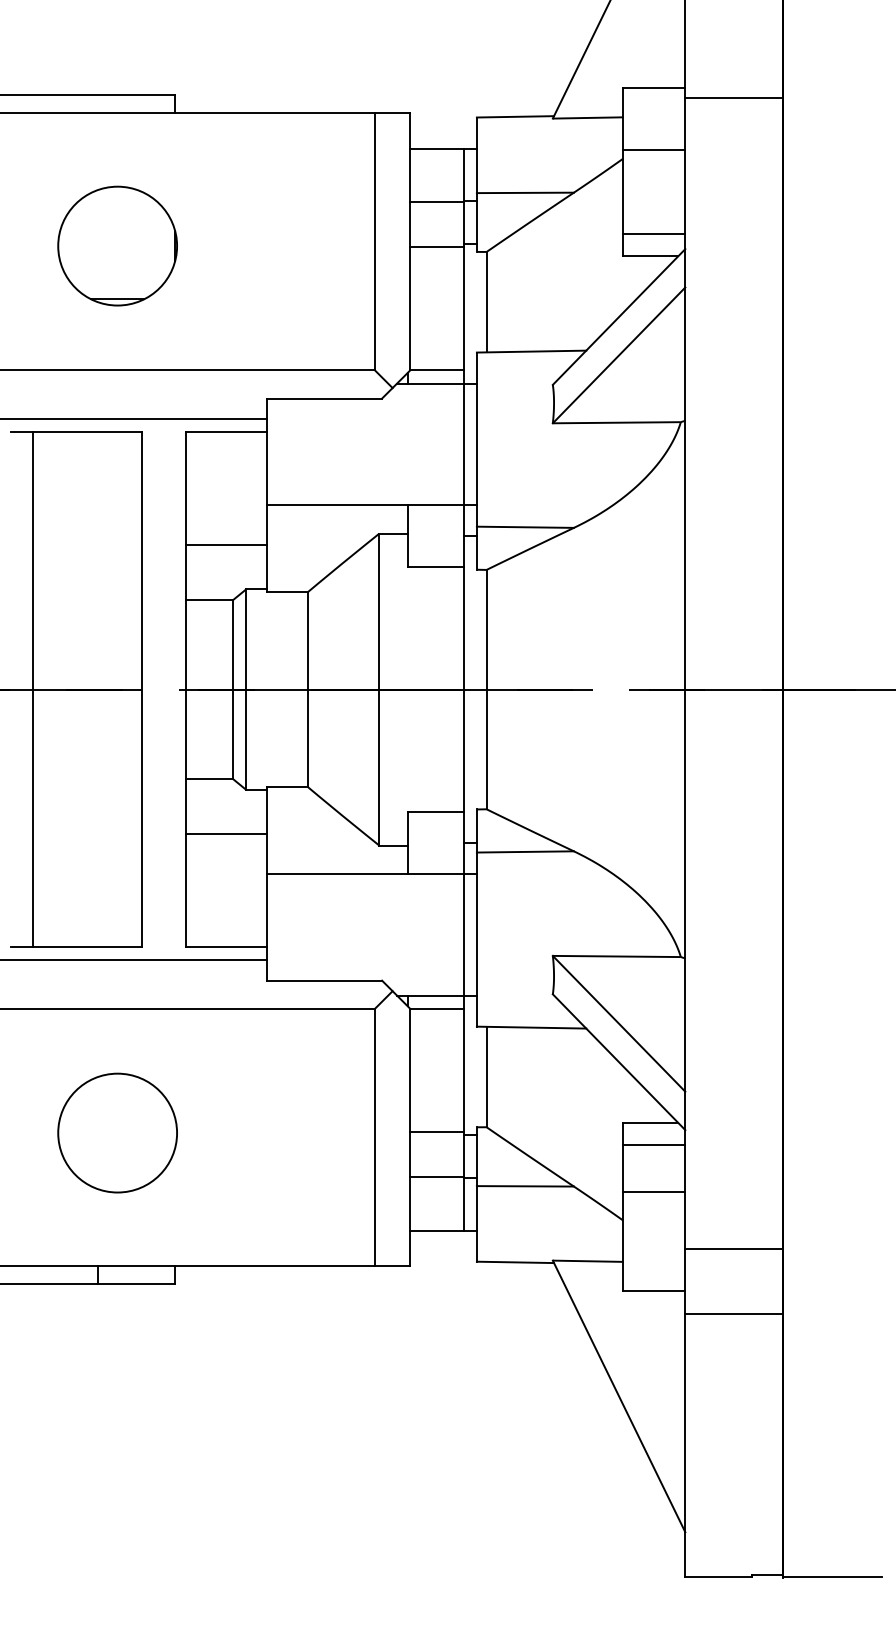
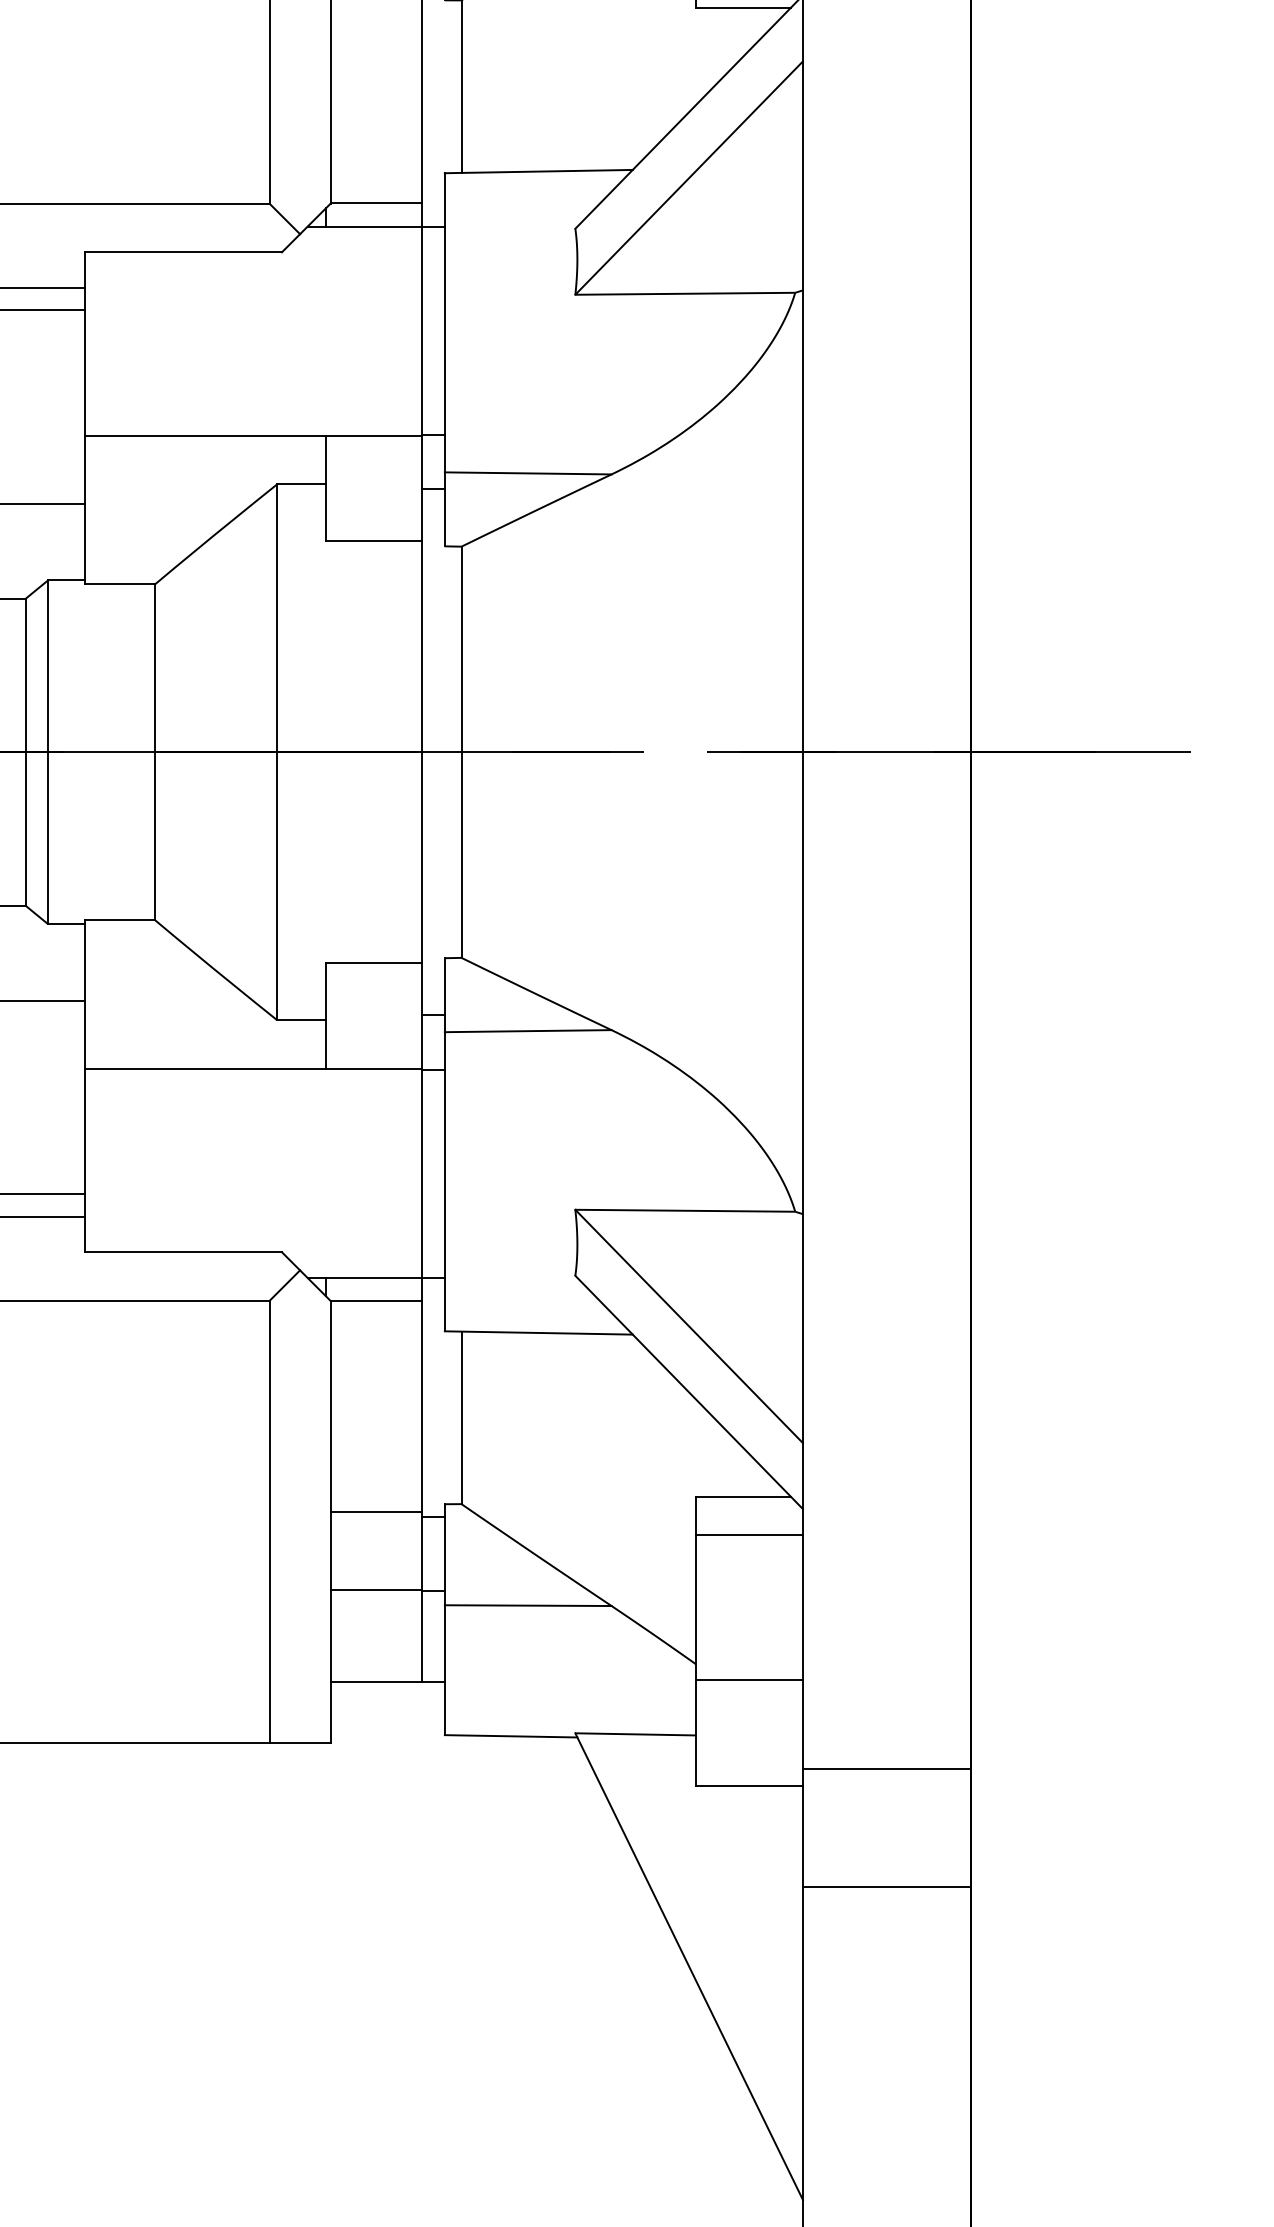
line: (654, 1191) -> (749, 1679), moved
line: (733, 1249) -> (885, 1769), moved
line: (733, 1314) -> (885, 1887), moved

